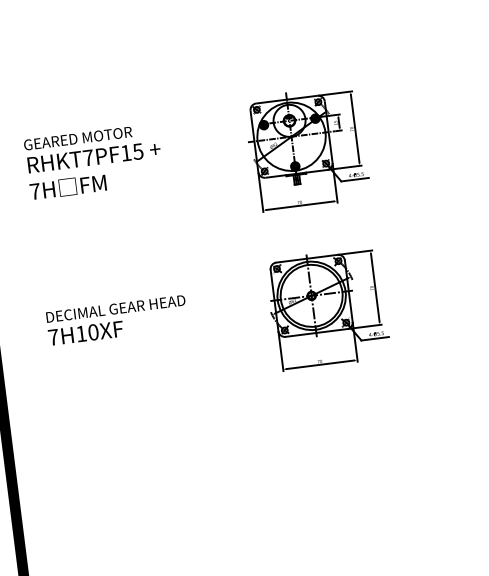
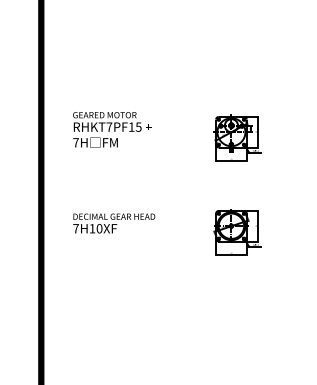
part: (307, 148) -> (237, 137), size x0.7
part: (328, 309) -> (237, 232), size x0.7

